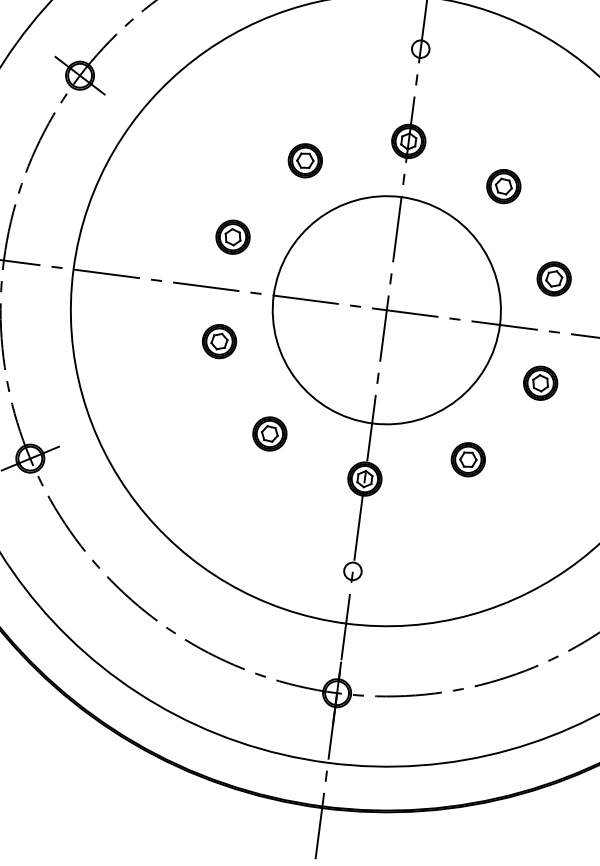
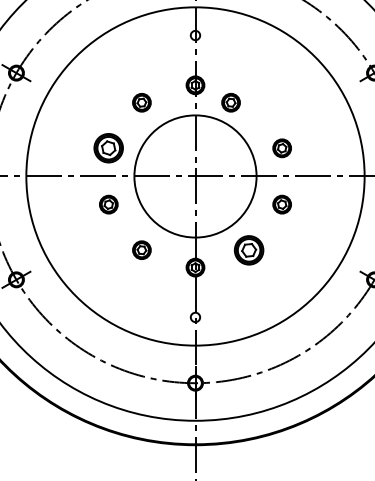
part: (502, 185) -> (230, 102), moved
part: (232, 237) -> (108, 148), size x1.6
part: (467, 458) -> (248, 249), size x1.6

